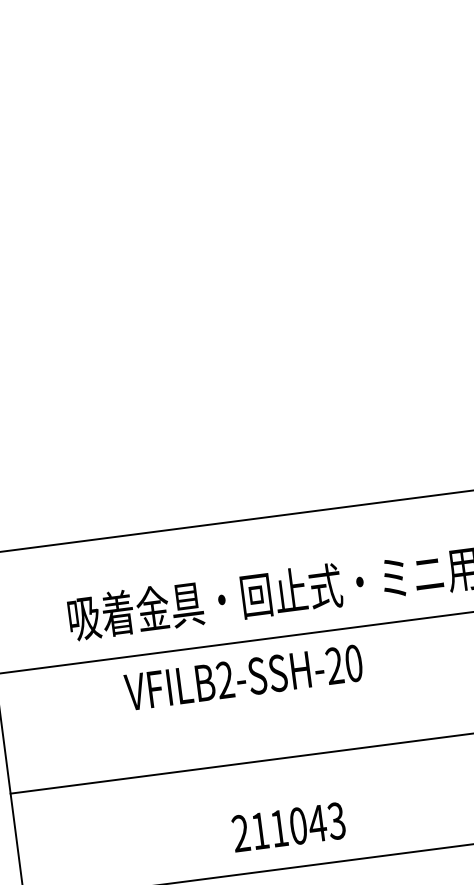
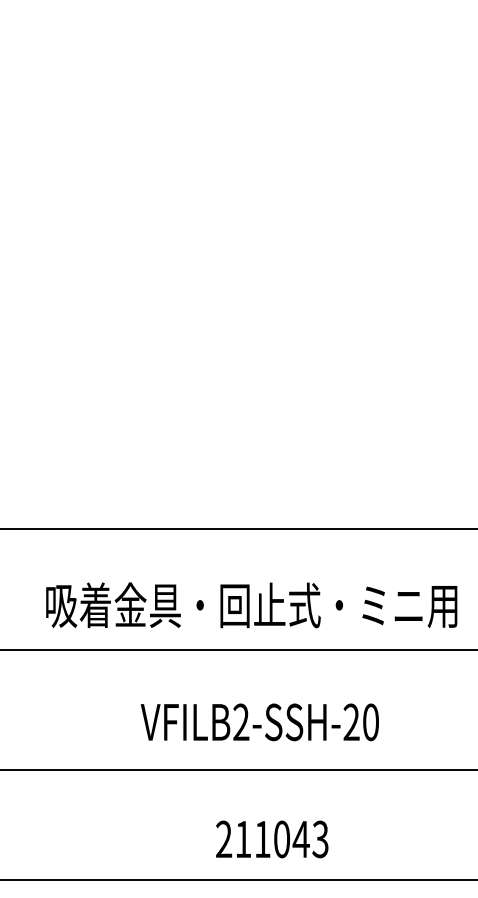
text: (243, 677) -> (259, 722), moved
text: (289, 827) -> (272, 839), moved

